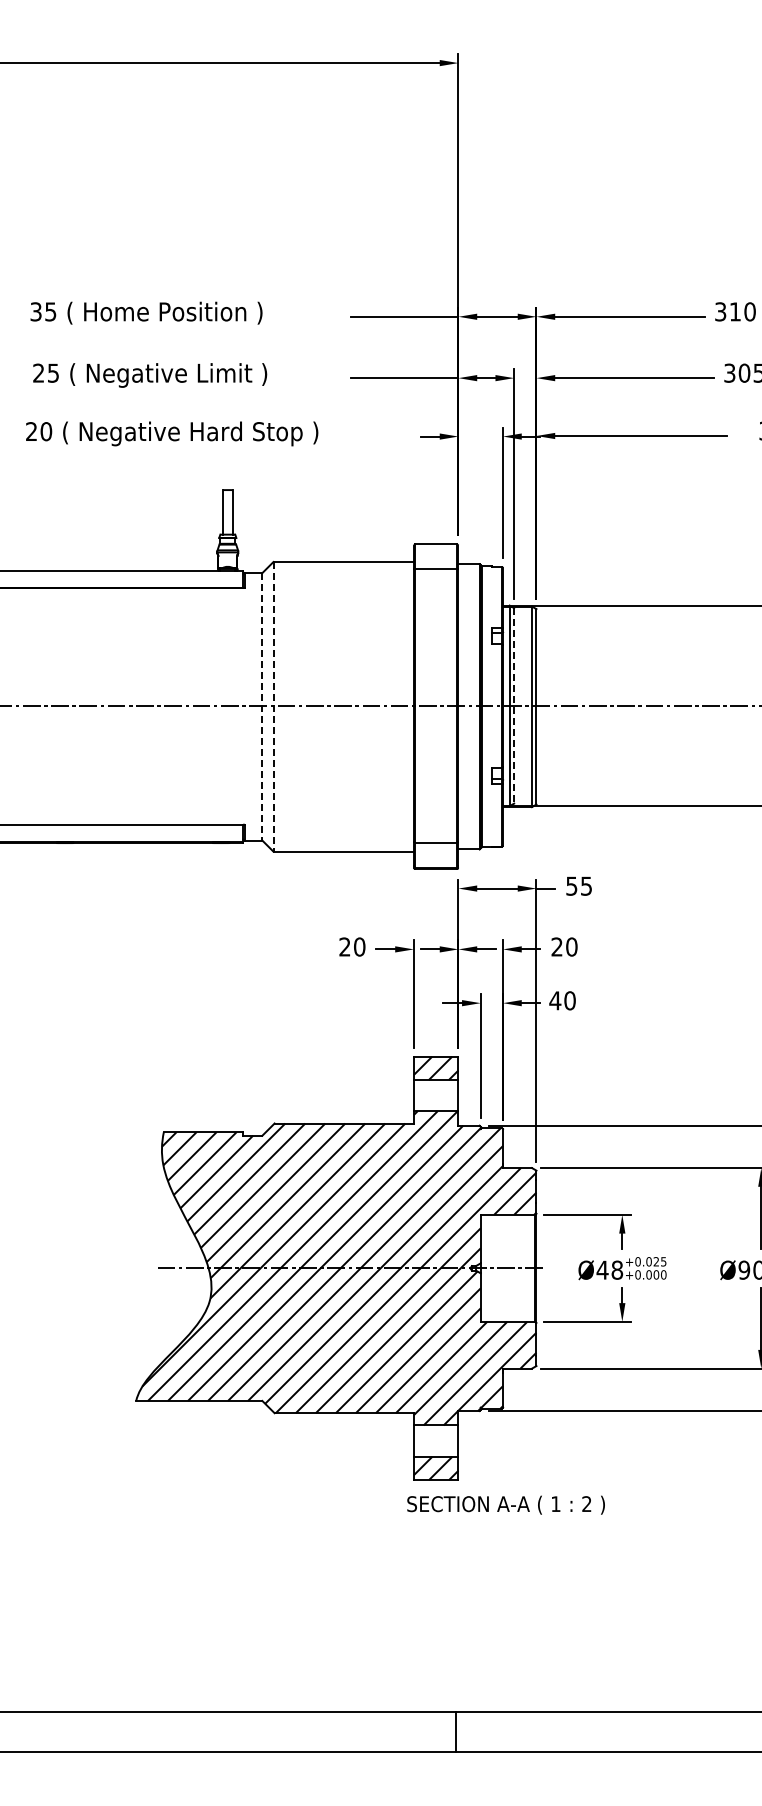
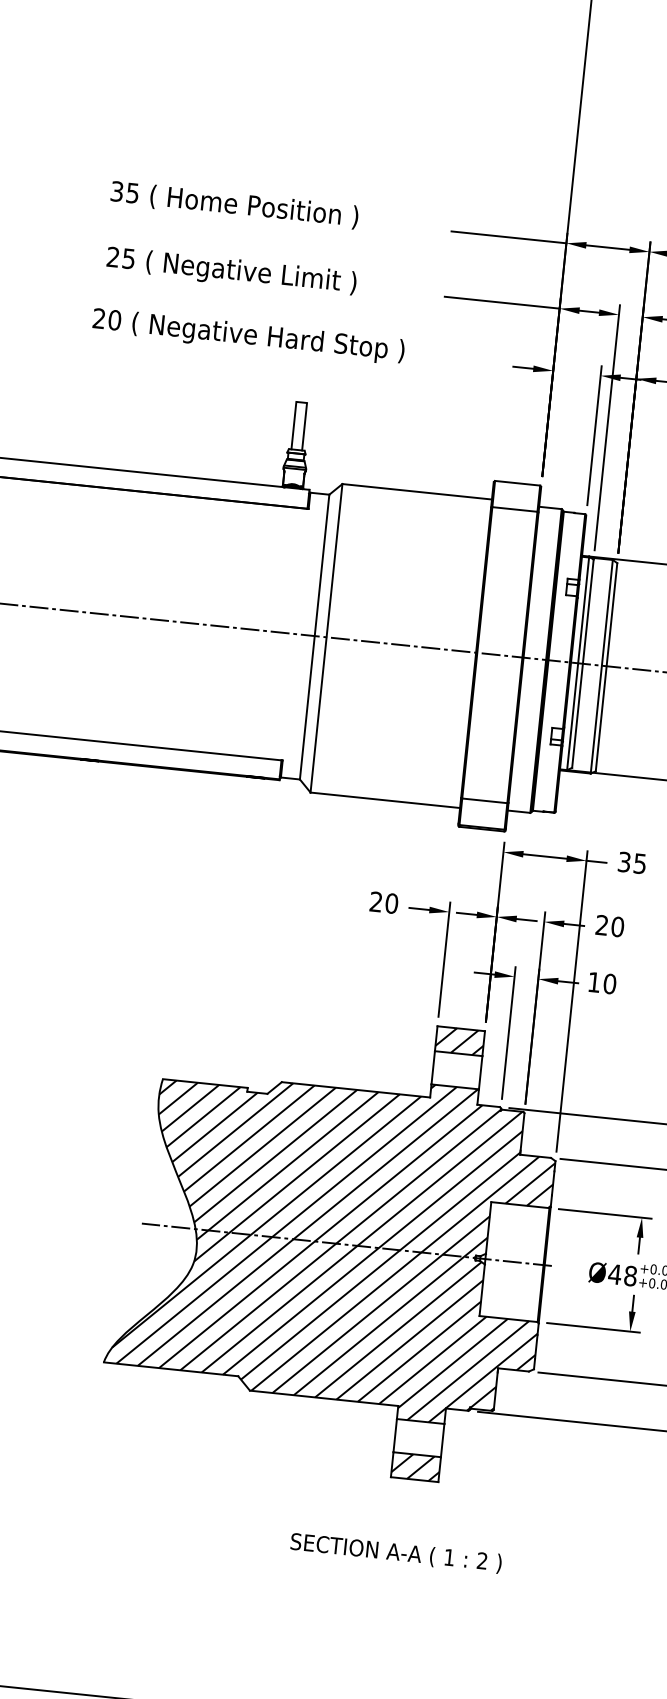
line: (514, 705) -> (583, 663), dashed -> solid
line: (262, 706) -> (314, 636), dashed -> solid
line: (273, 706) -> (326, 637), dashed -> solid
text: (571, 885) -> (624, 861), 55 -> 35
text: (555, 1000) -> (594, 982), 40 -> 10
text: (505, 1504) -> (395, 1552), moved

